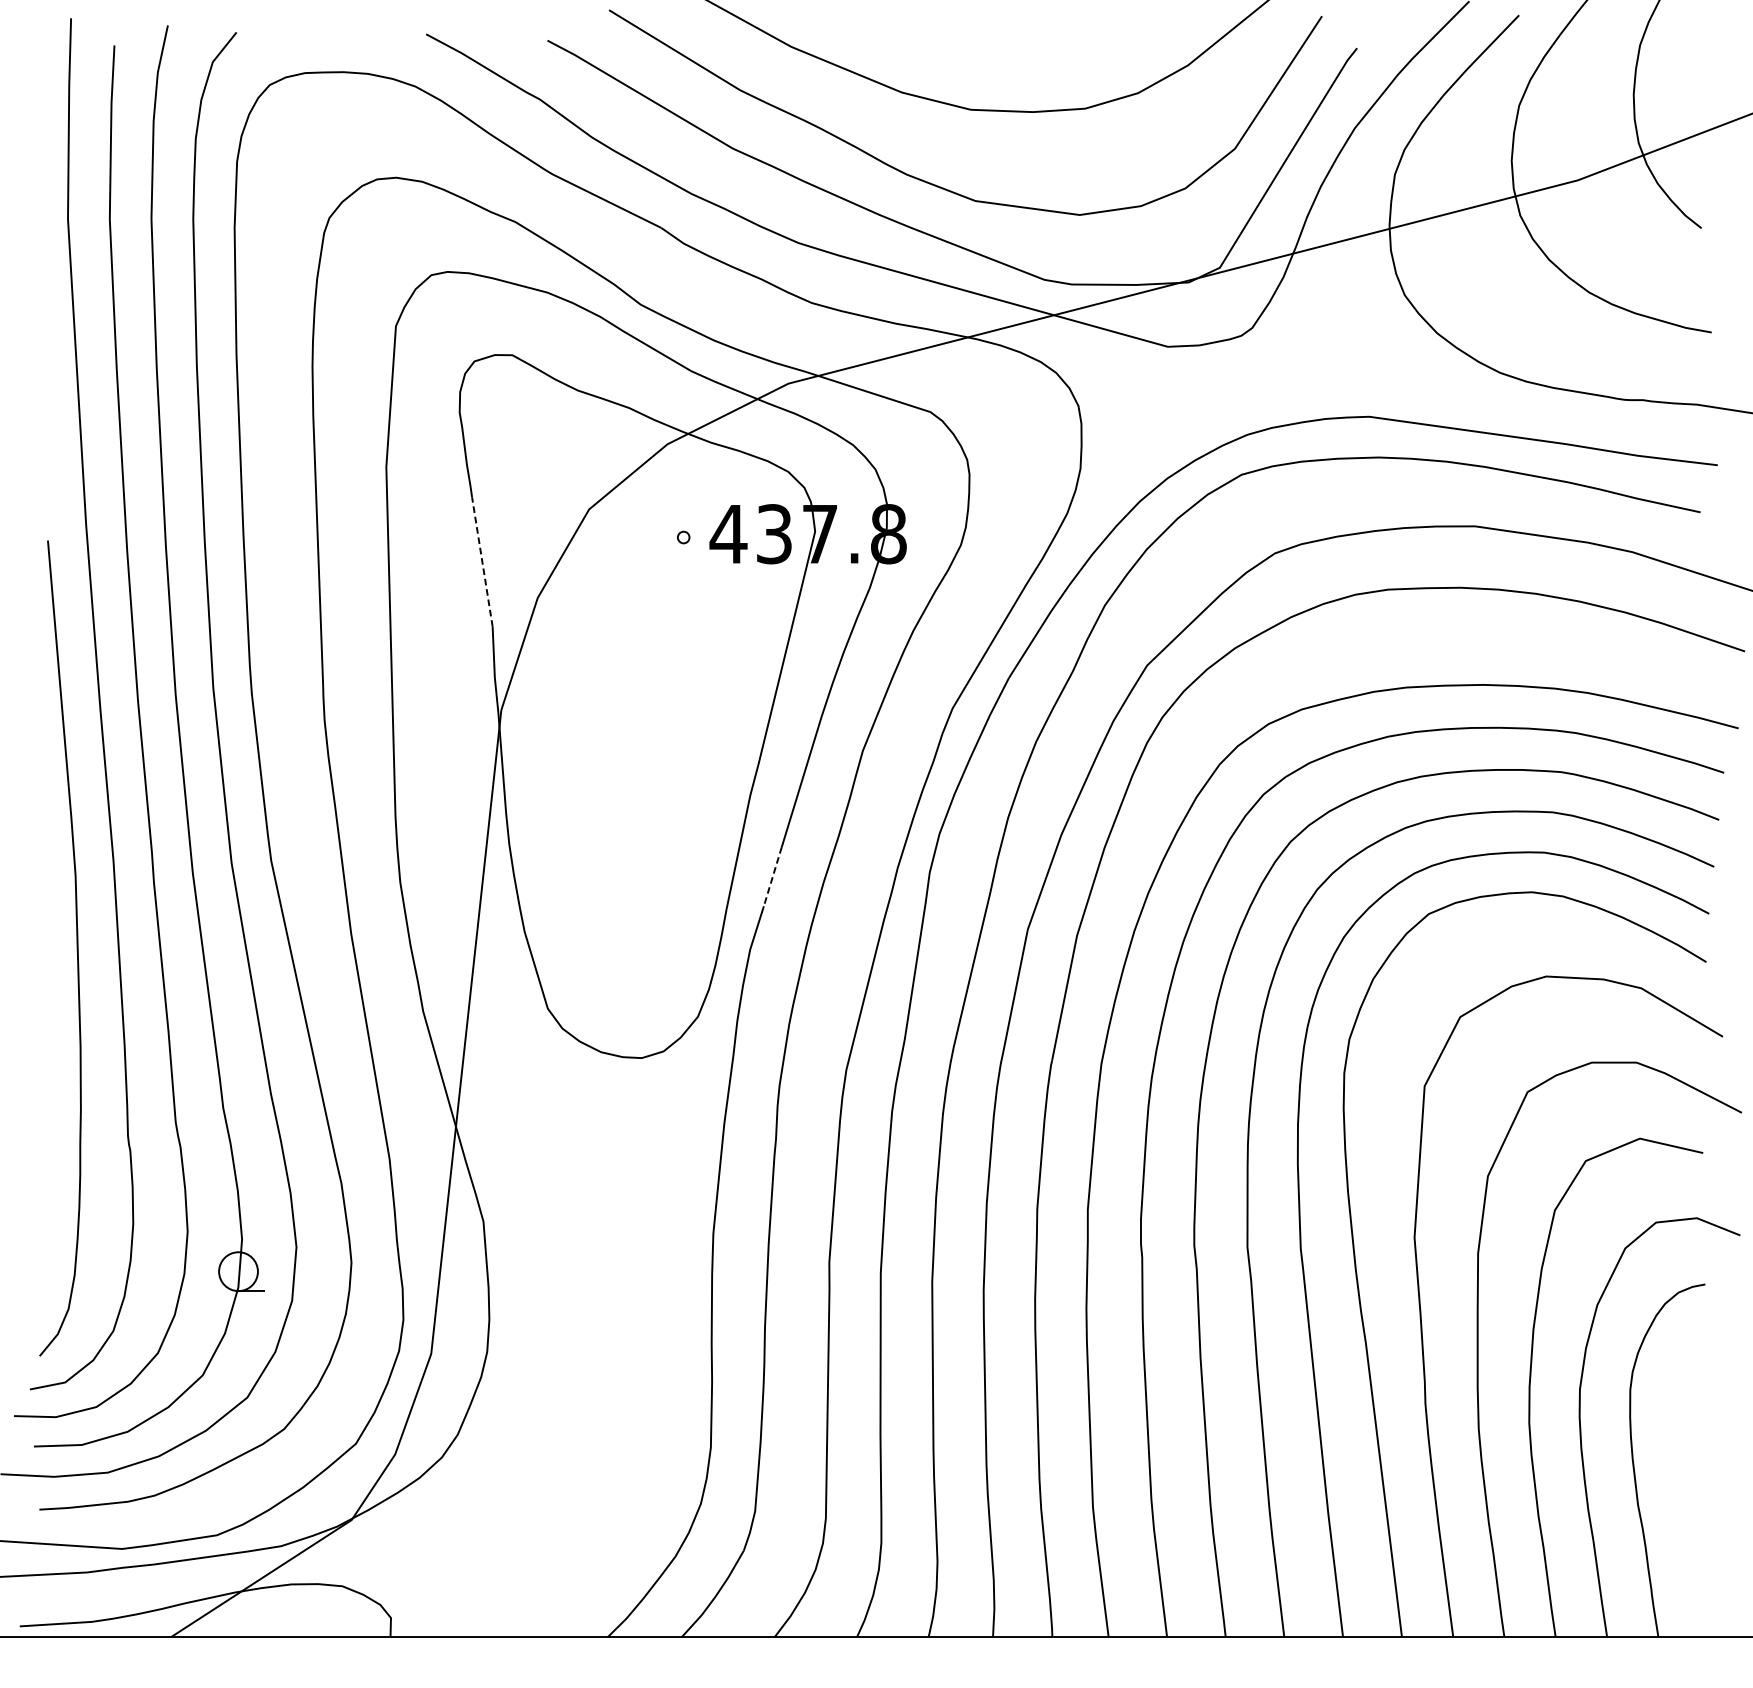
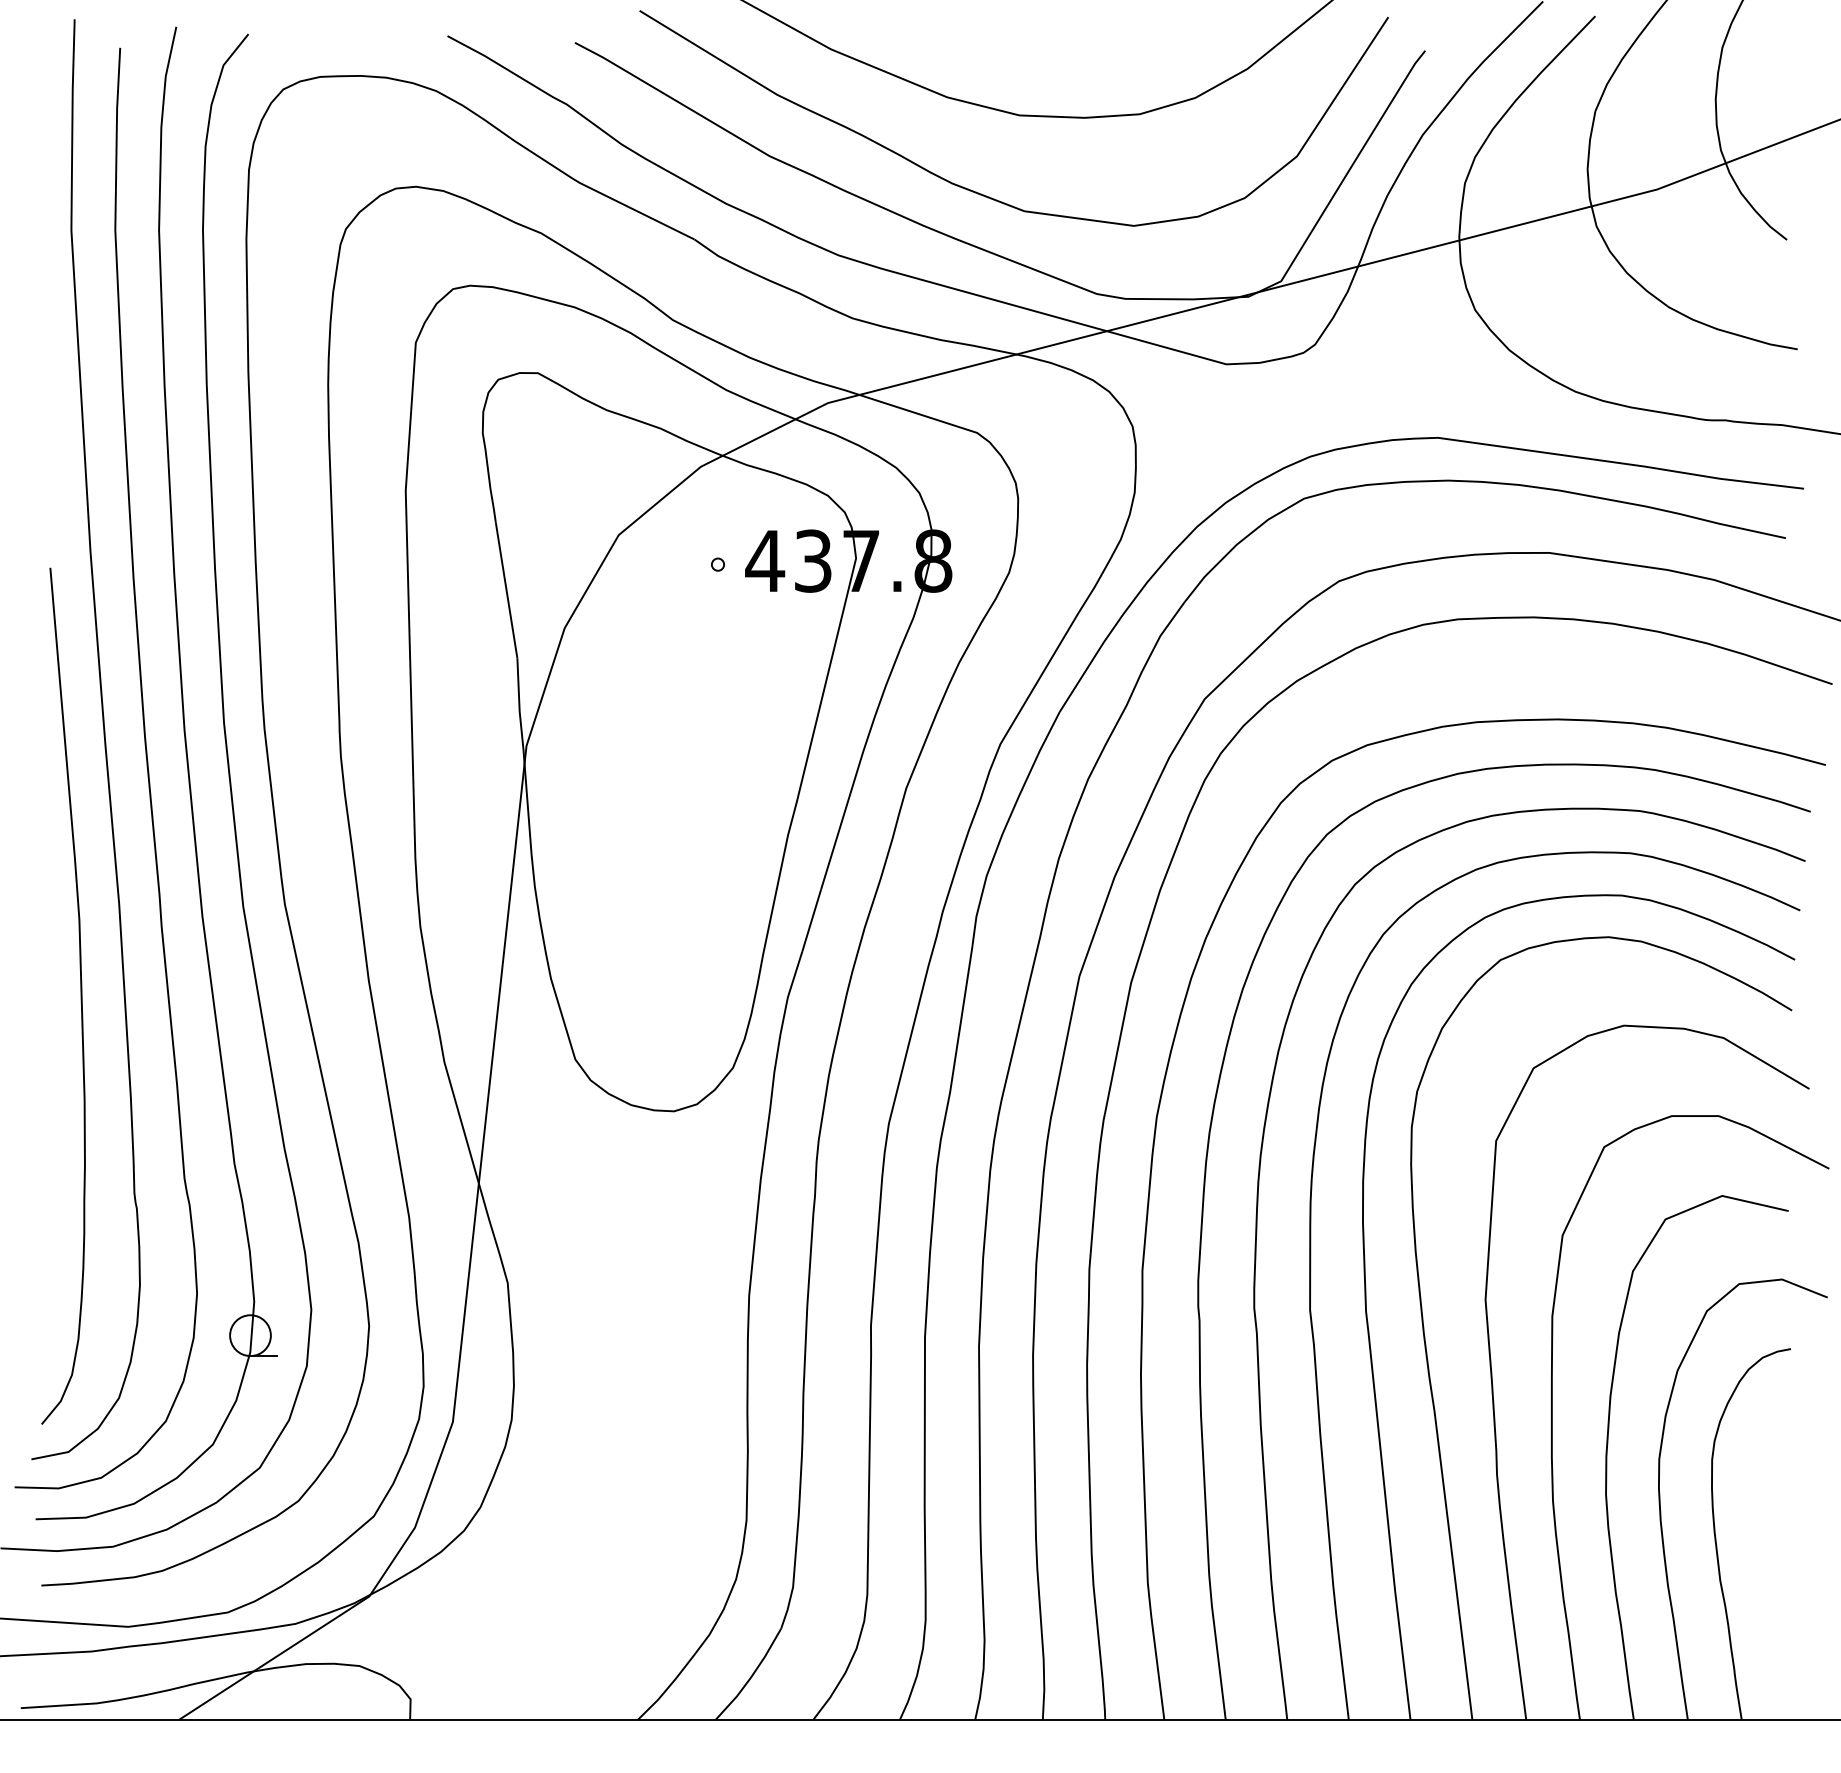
line: (482, 562) -> (506, 590), dashed -> solid
line: (772, 877) -> (811, 921), dashed -> solid

